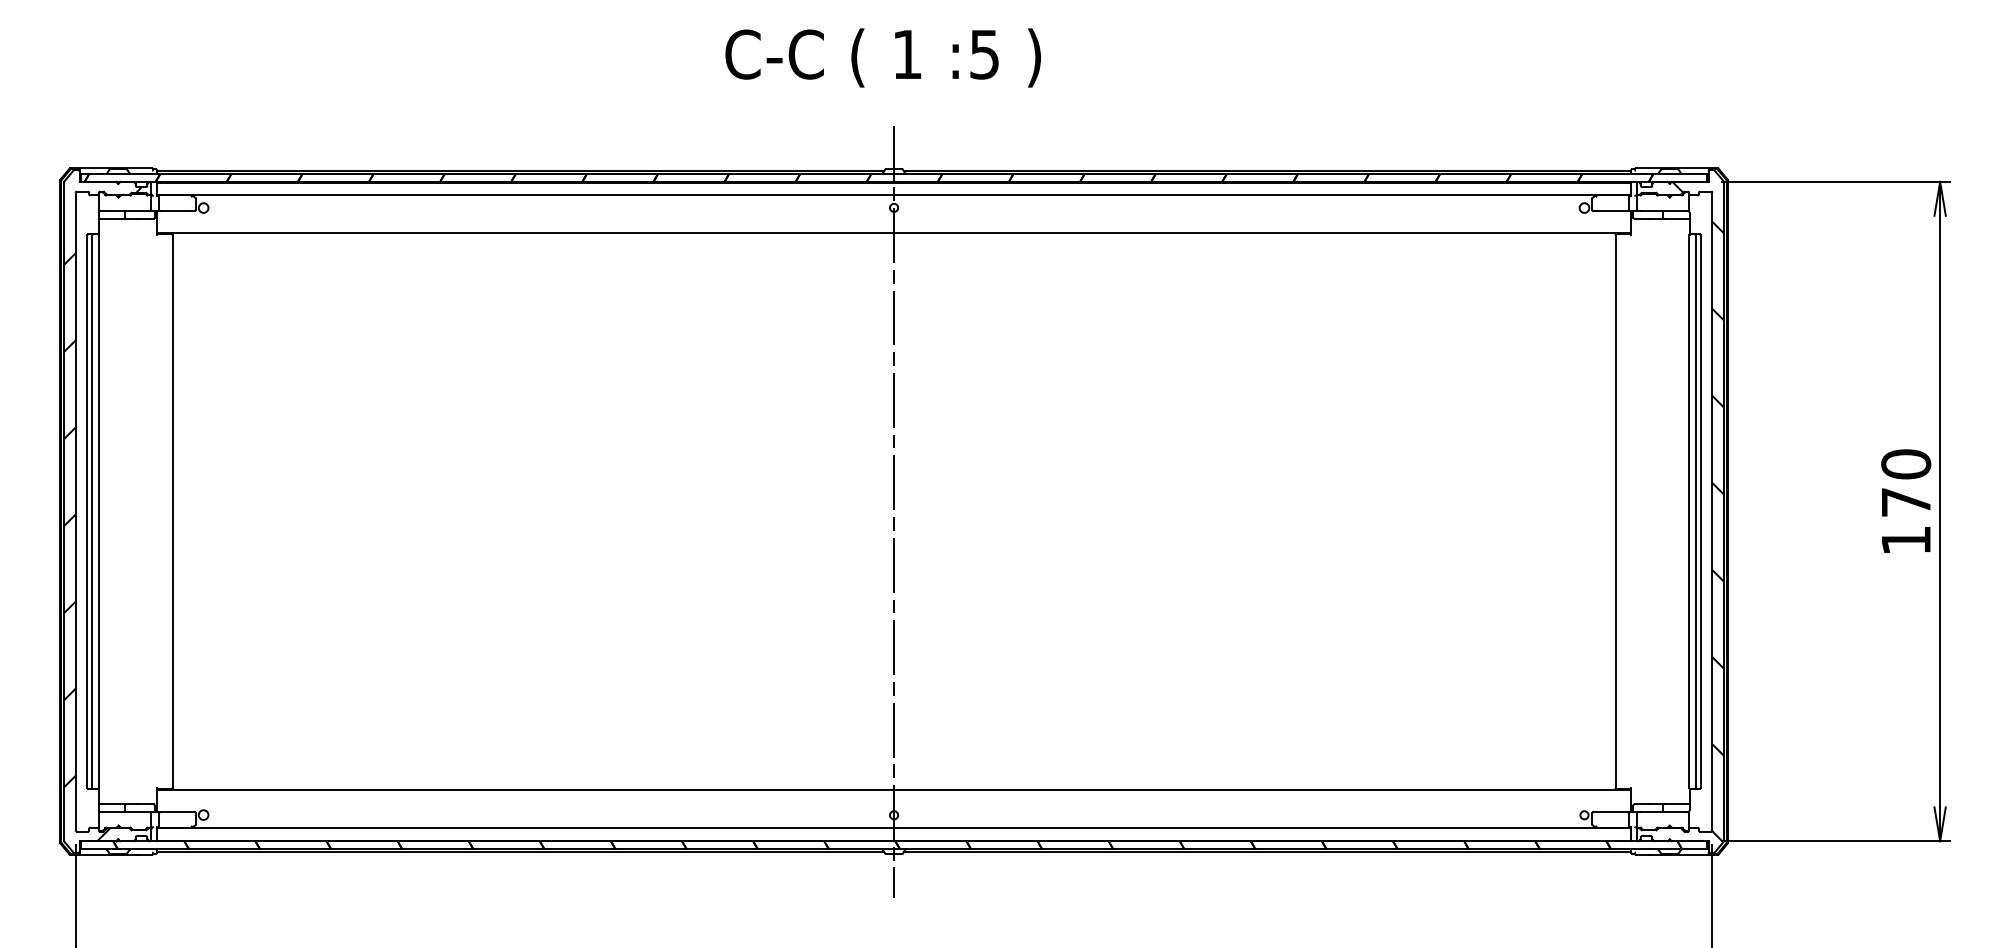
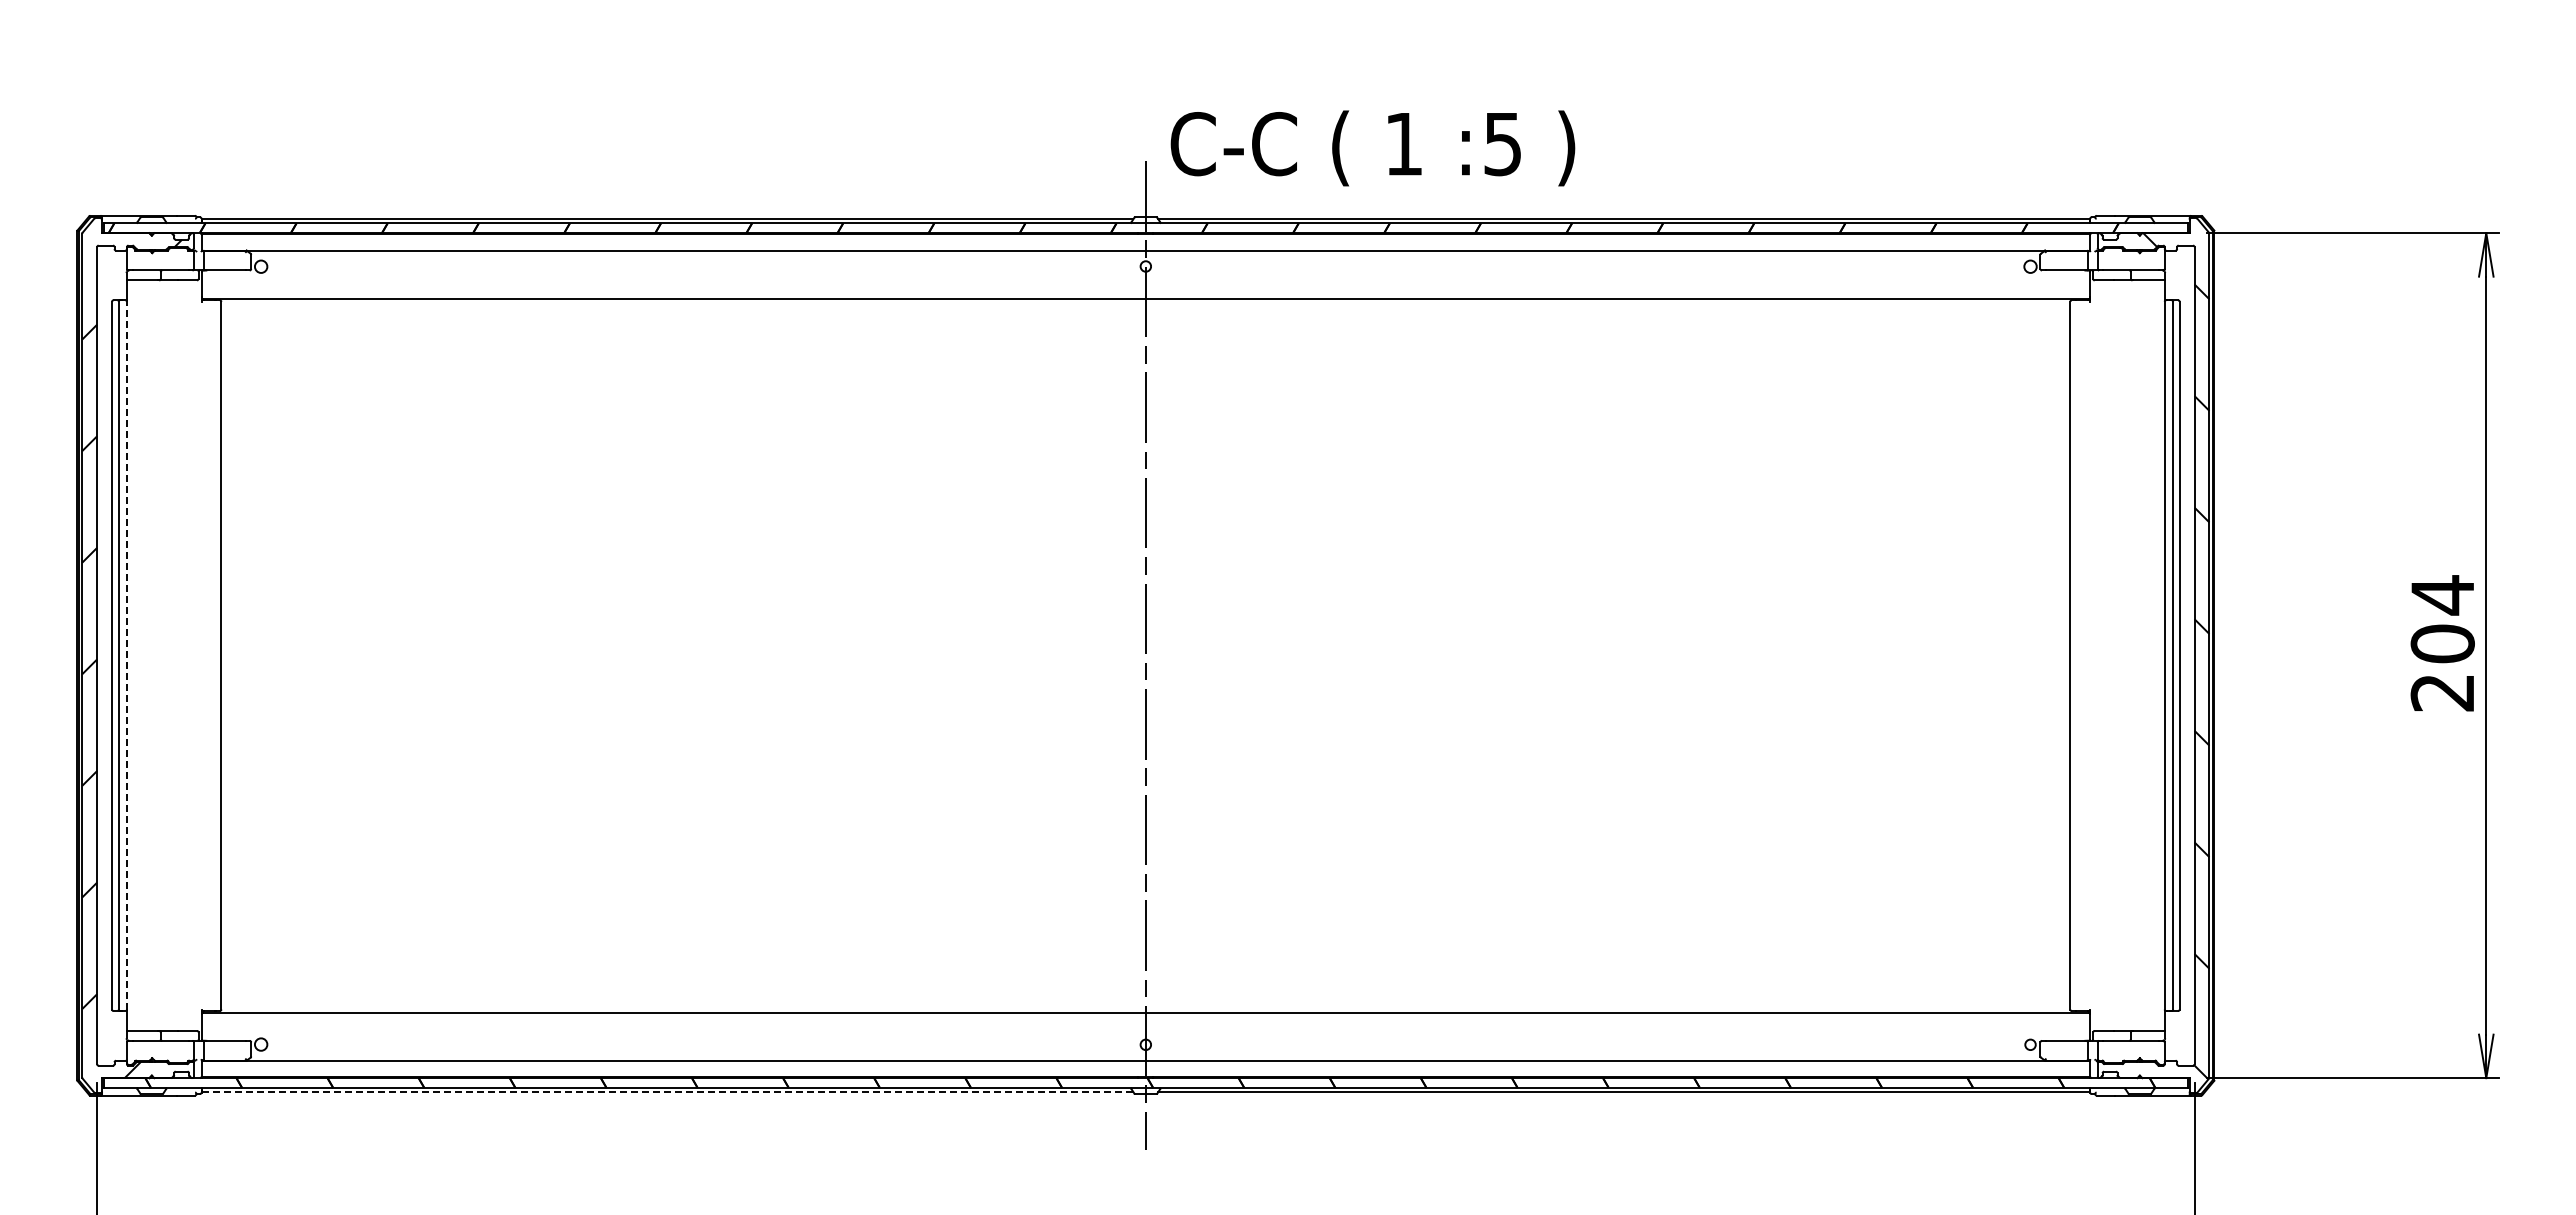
text: (882, 58) -> (1372, 148), moved
text: (1905, 502) -> (2442, 643), 170 -> 204
line: (98, 511) -> (126, 655), solid -> dashed
line: (520, 852) -> (667, 1092), solid -> dashed

